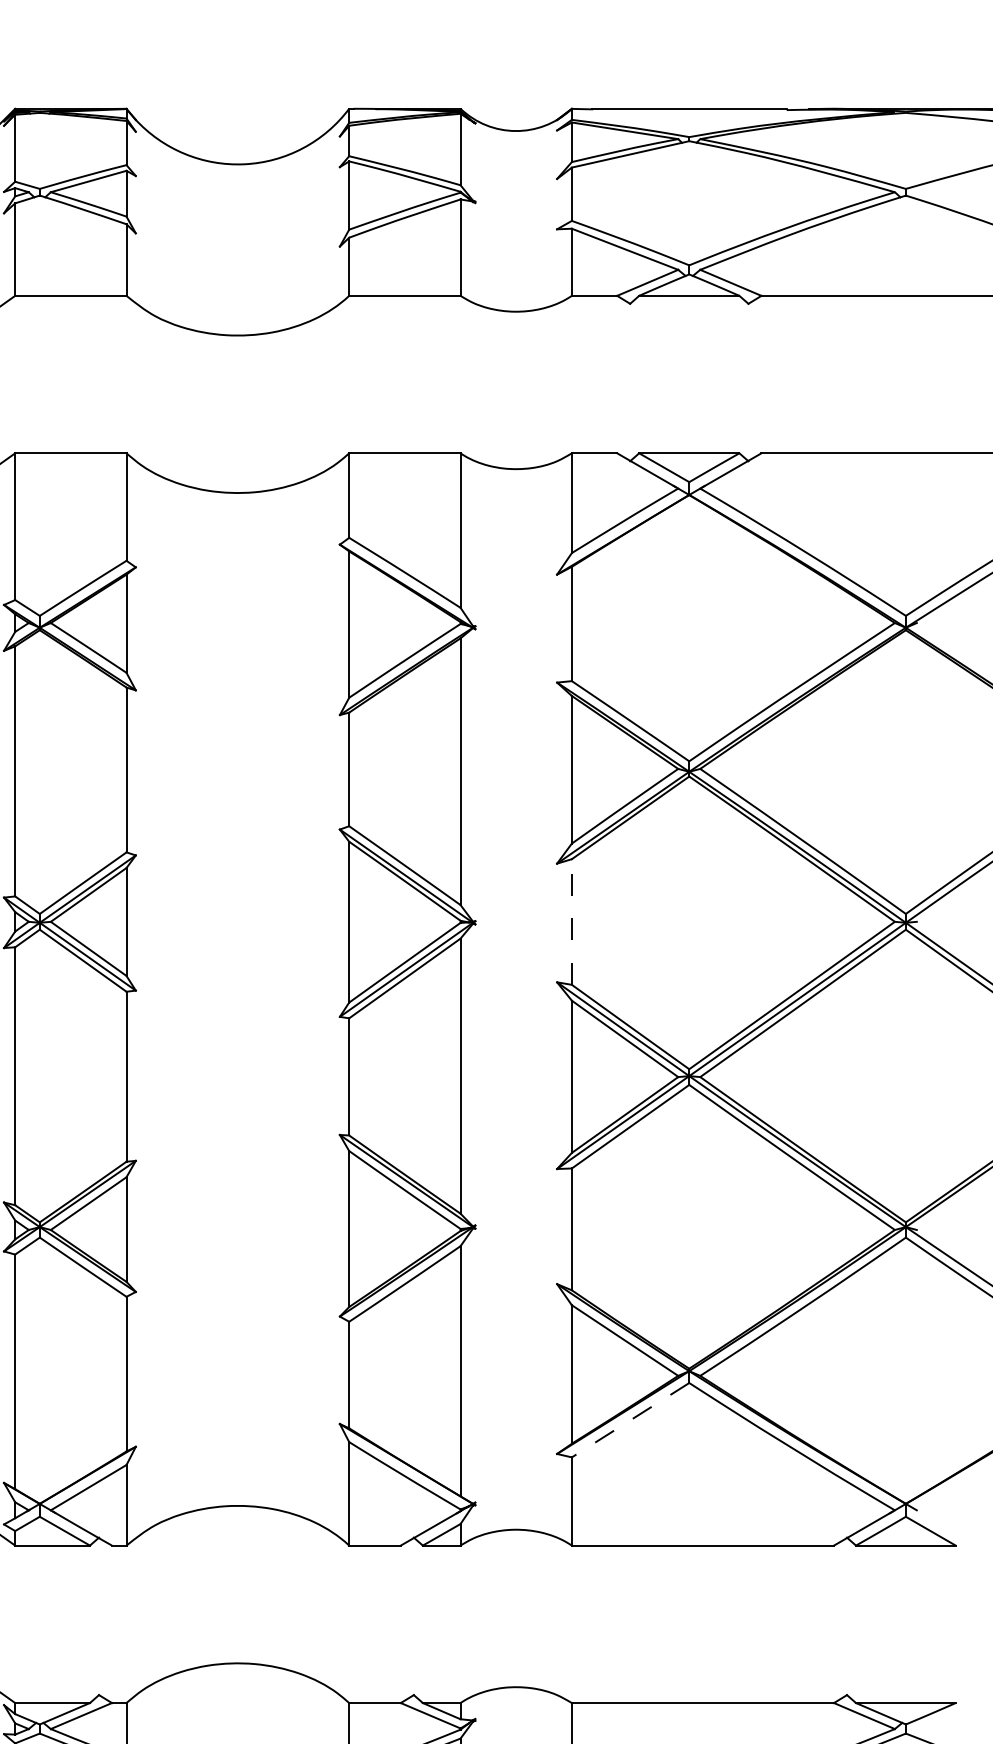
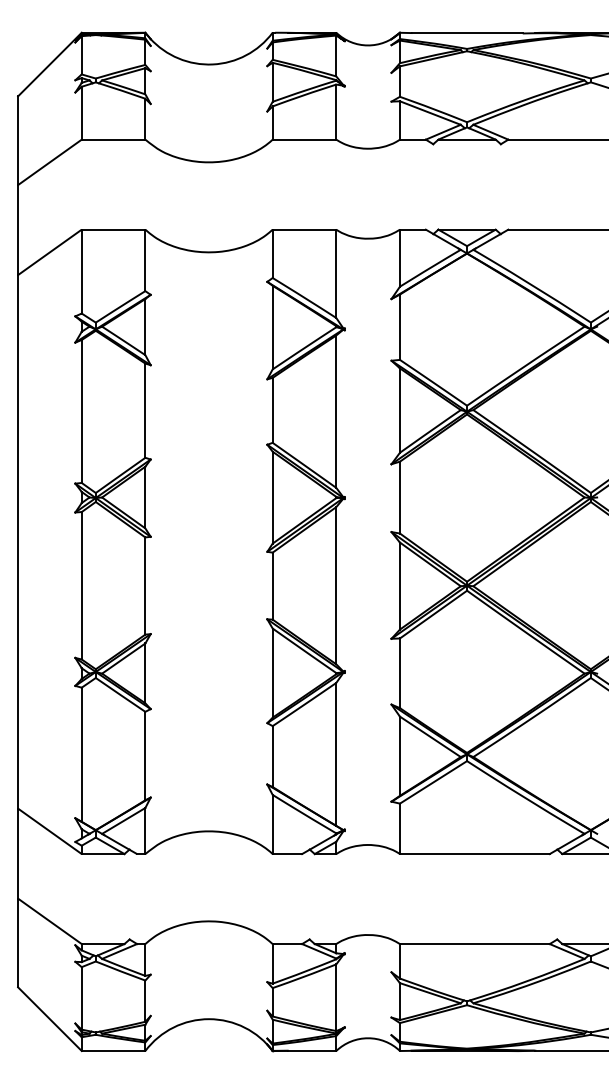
line: (571, 921) -> (399, 497), dashed -> solid
line: (630, 1420) -> (433, 782), dashed -> solid

